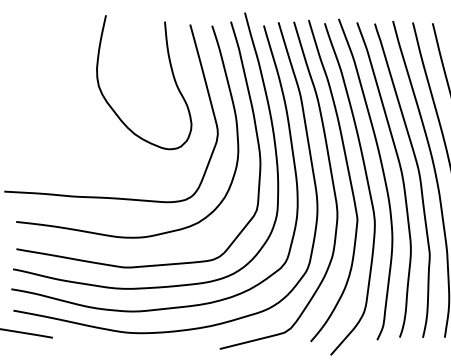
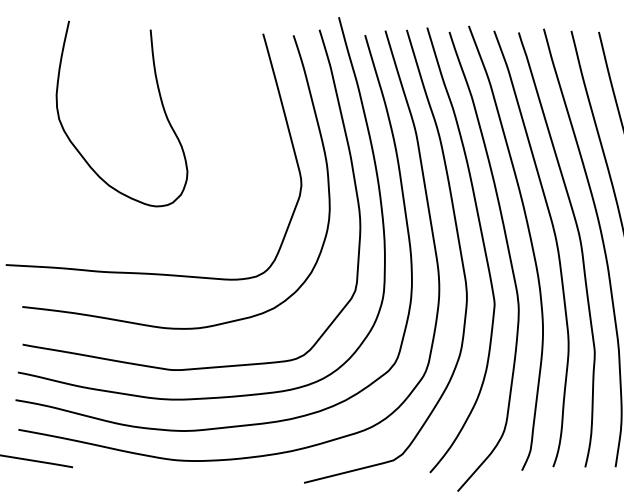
curve: (172, 76) -> (161, 105), moved

